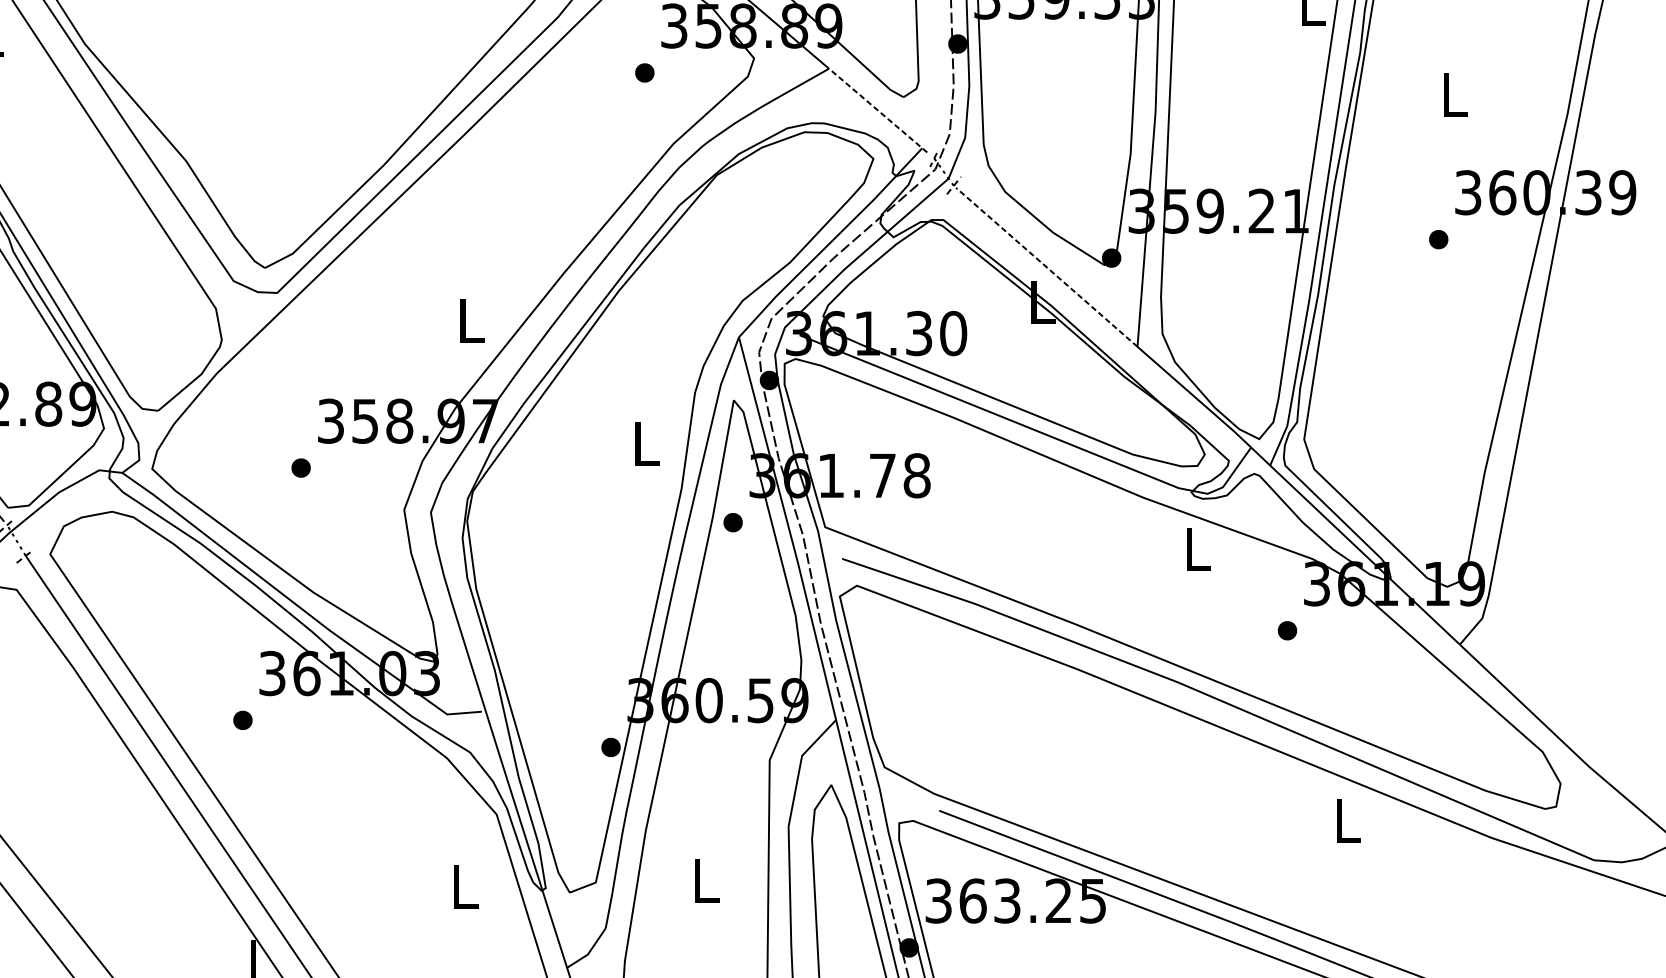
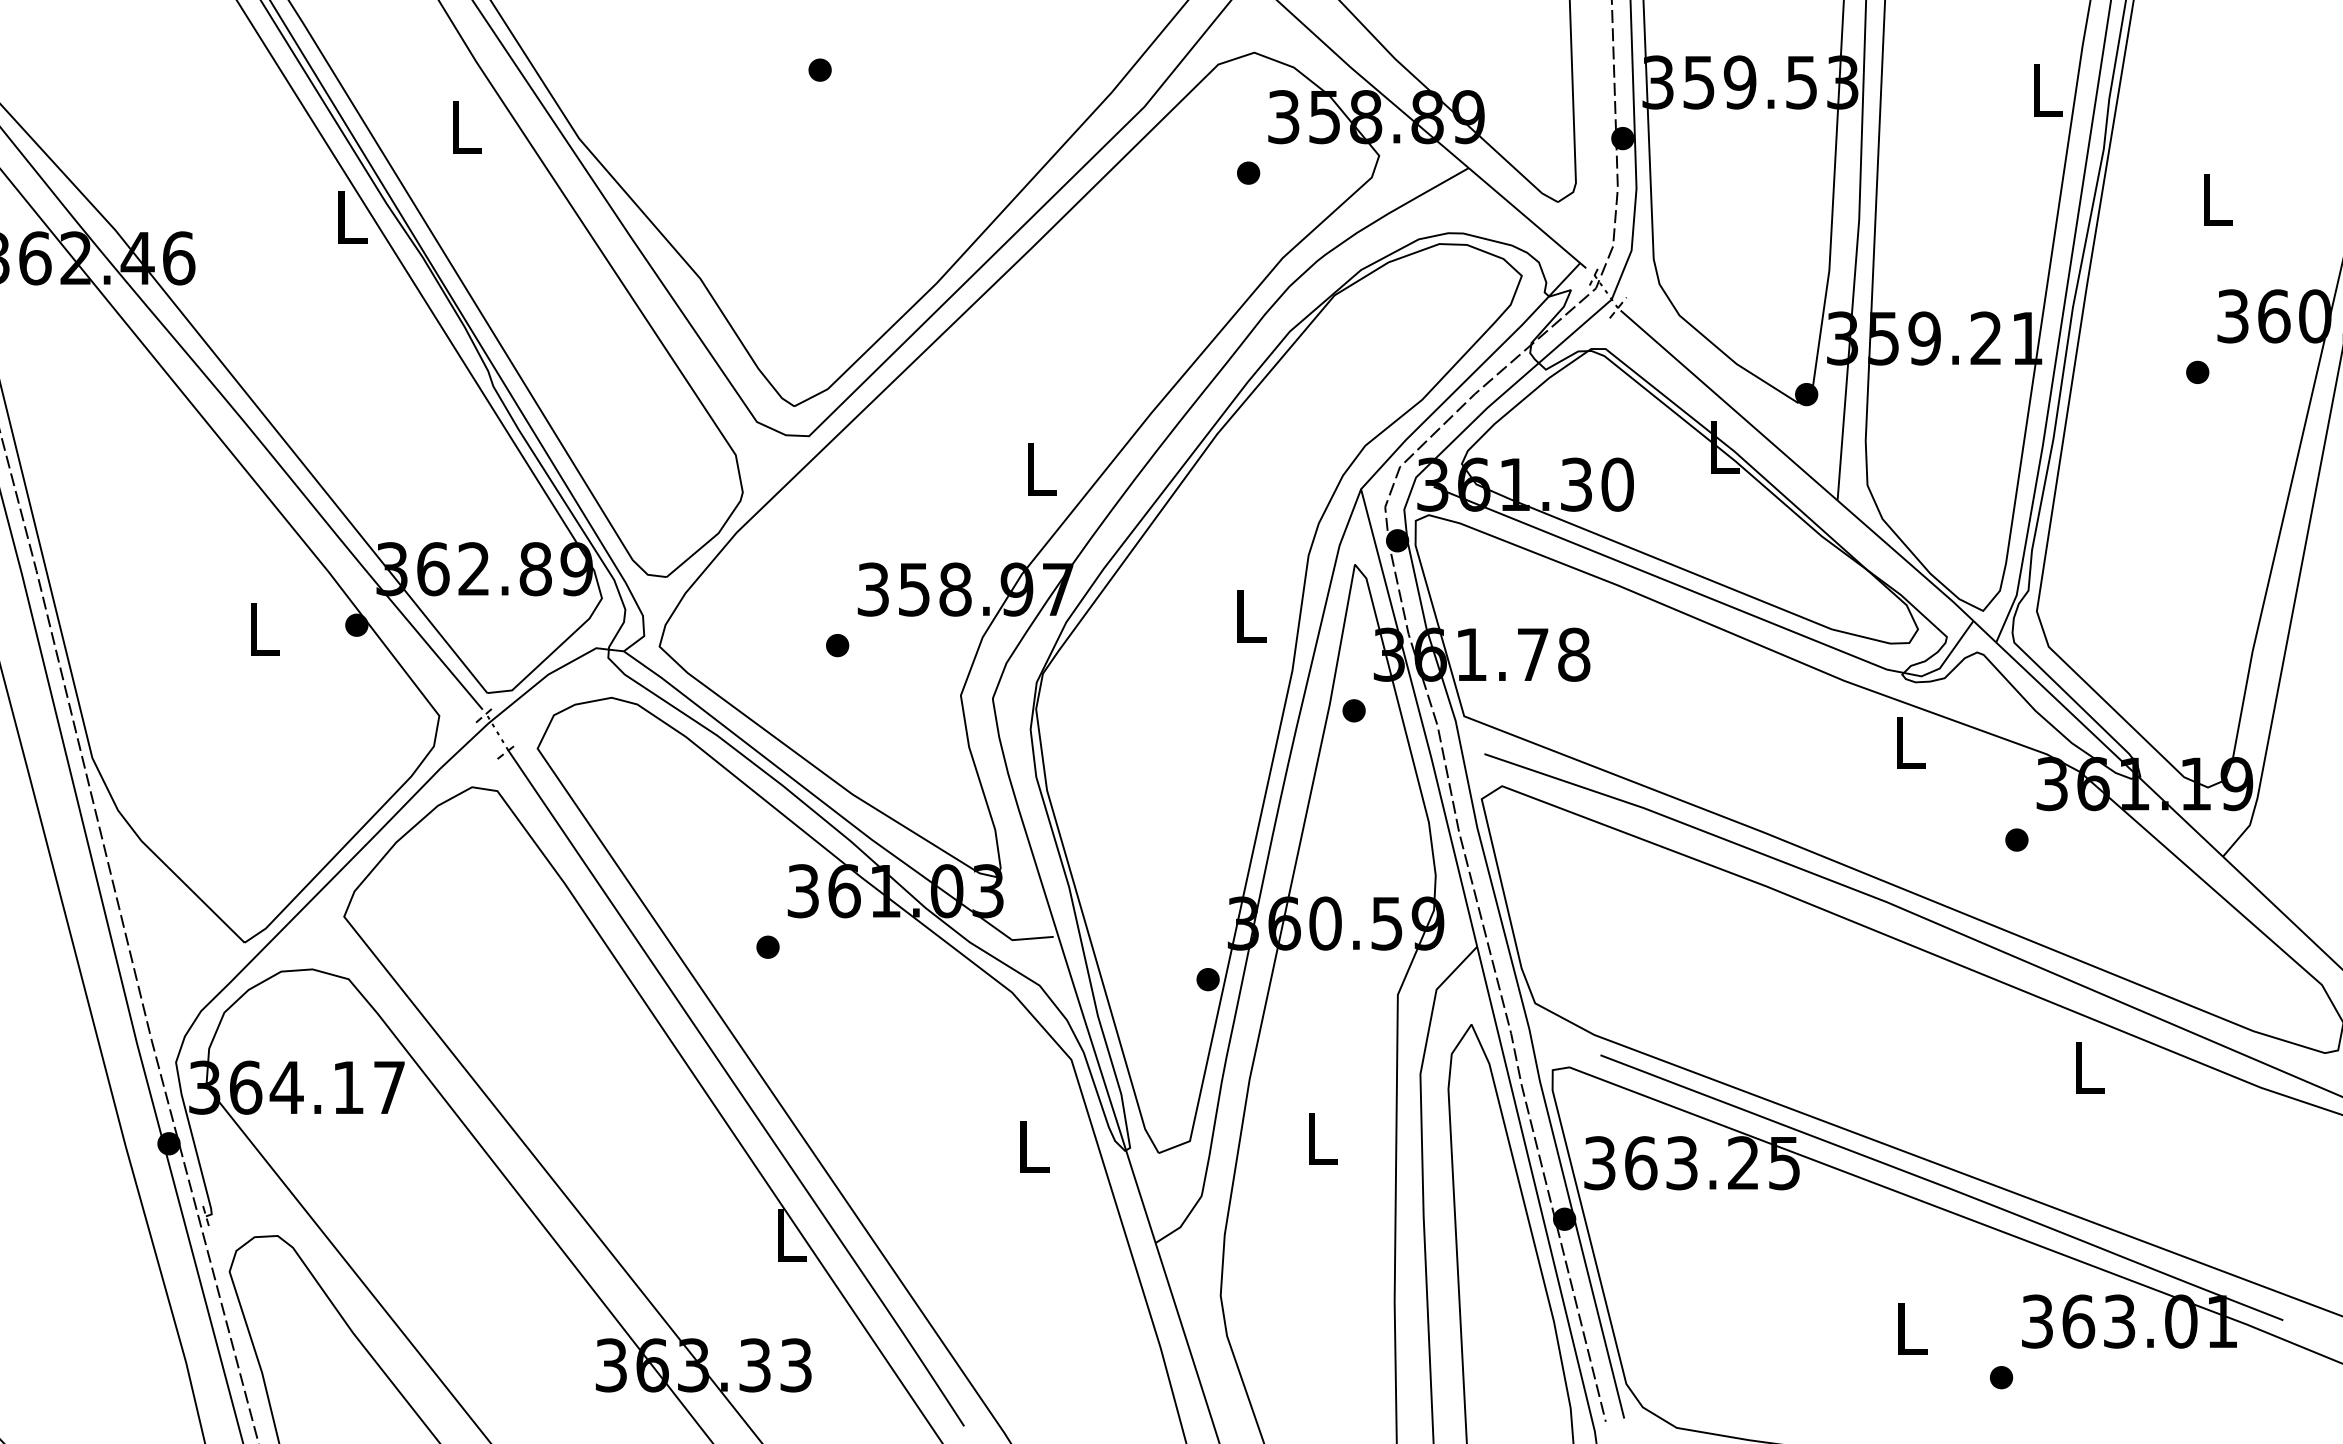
line: (878, 110) -> (1527, 217), dashed -> solid
line: (1046, 267) -> (1728, 405), dashed -> solid

